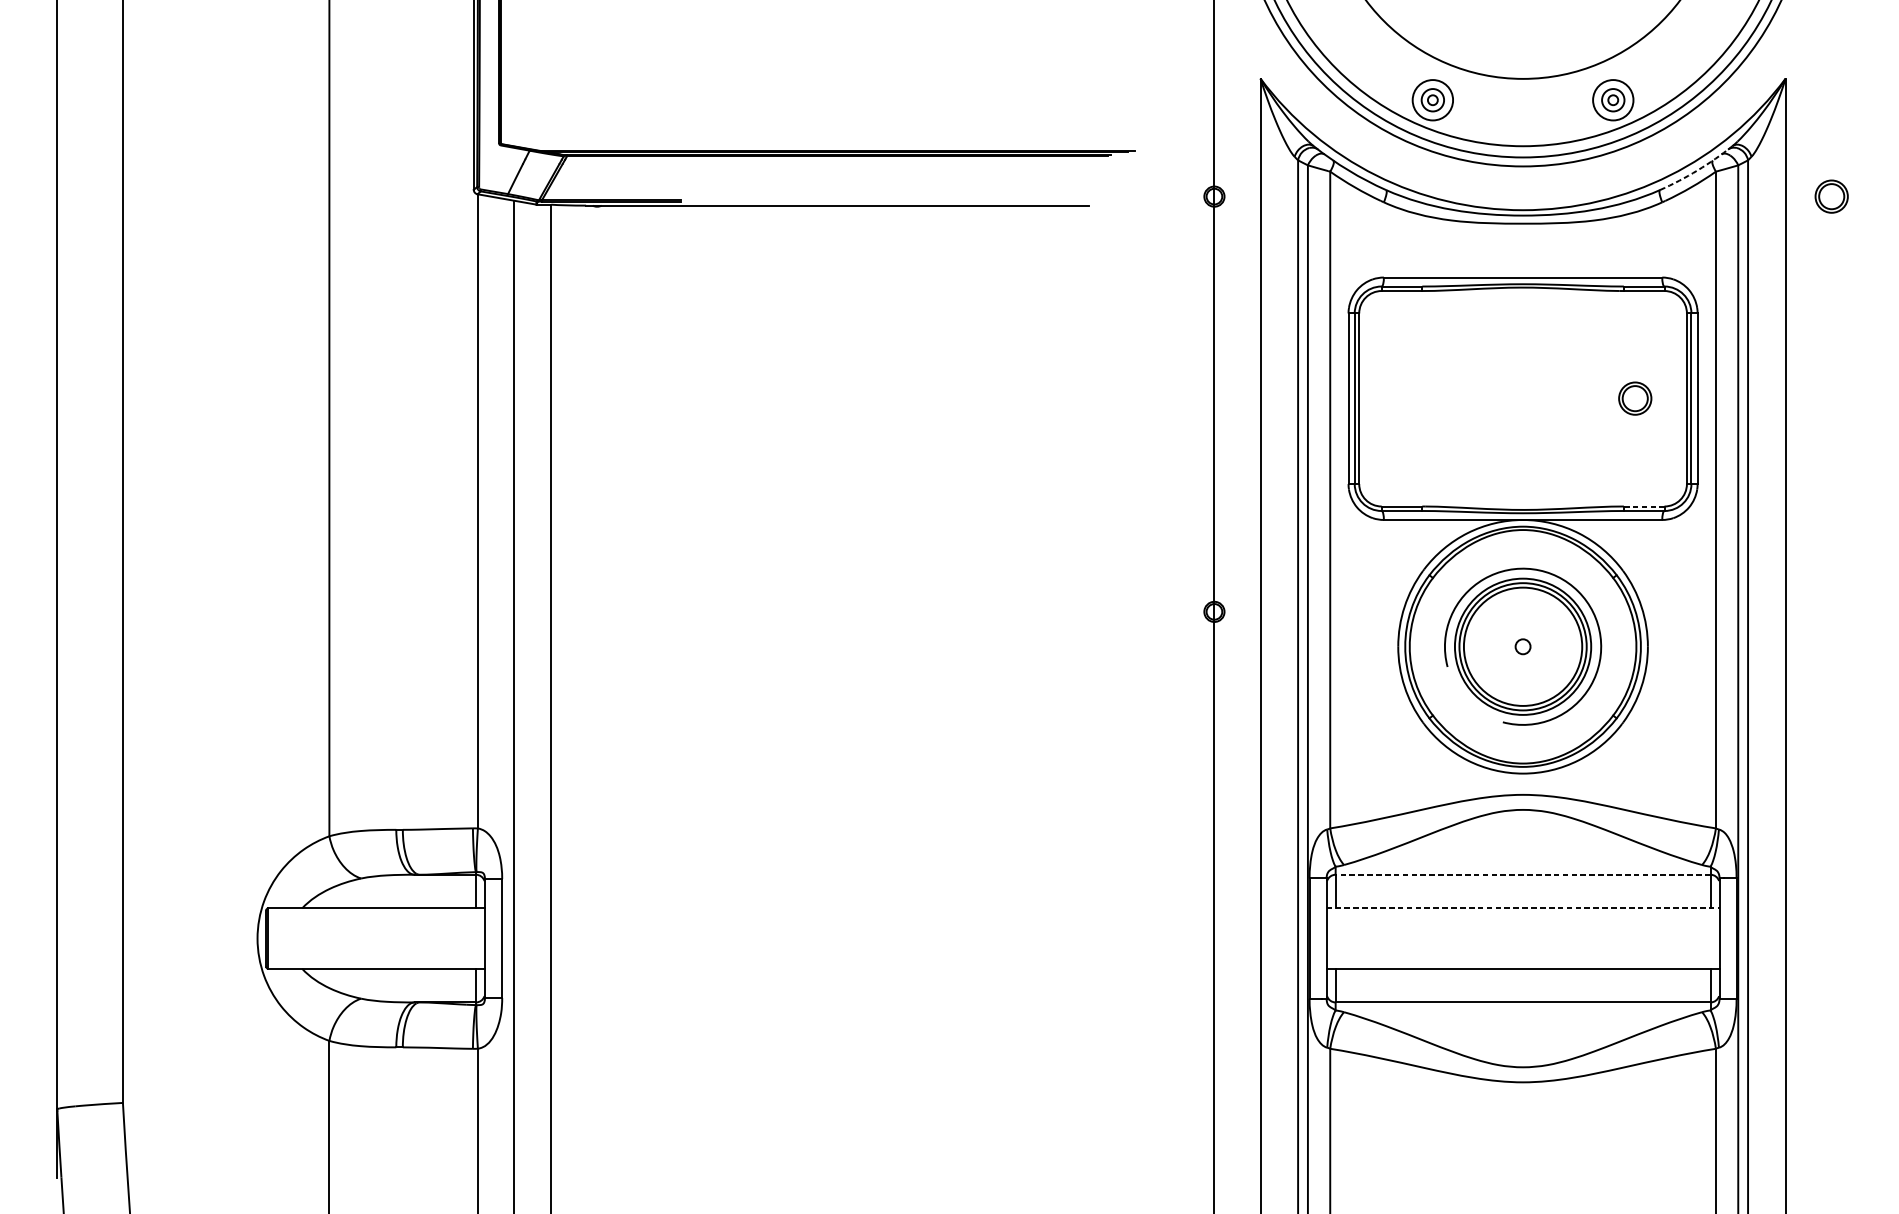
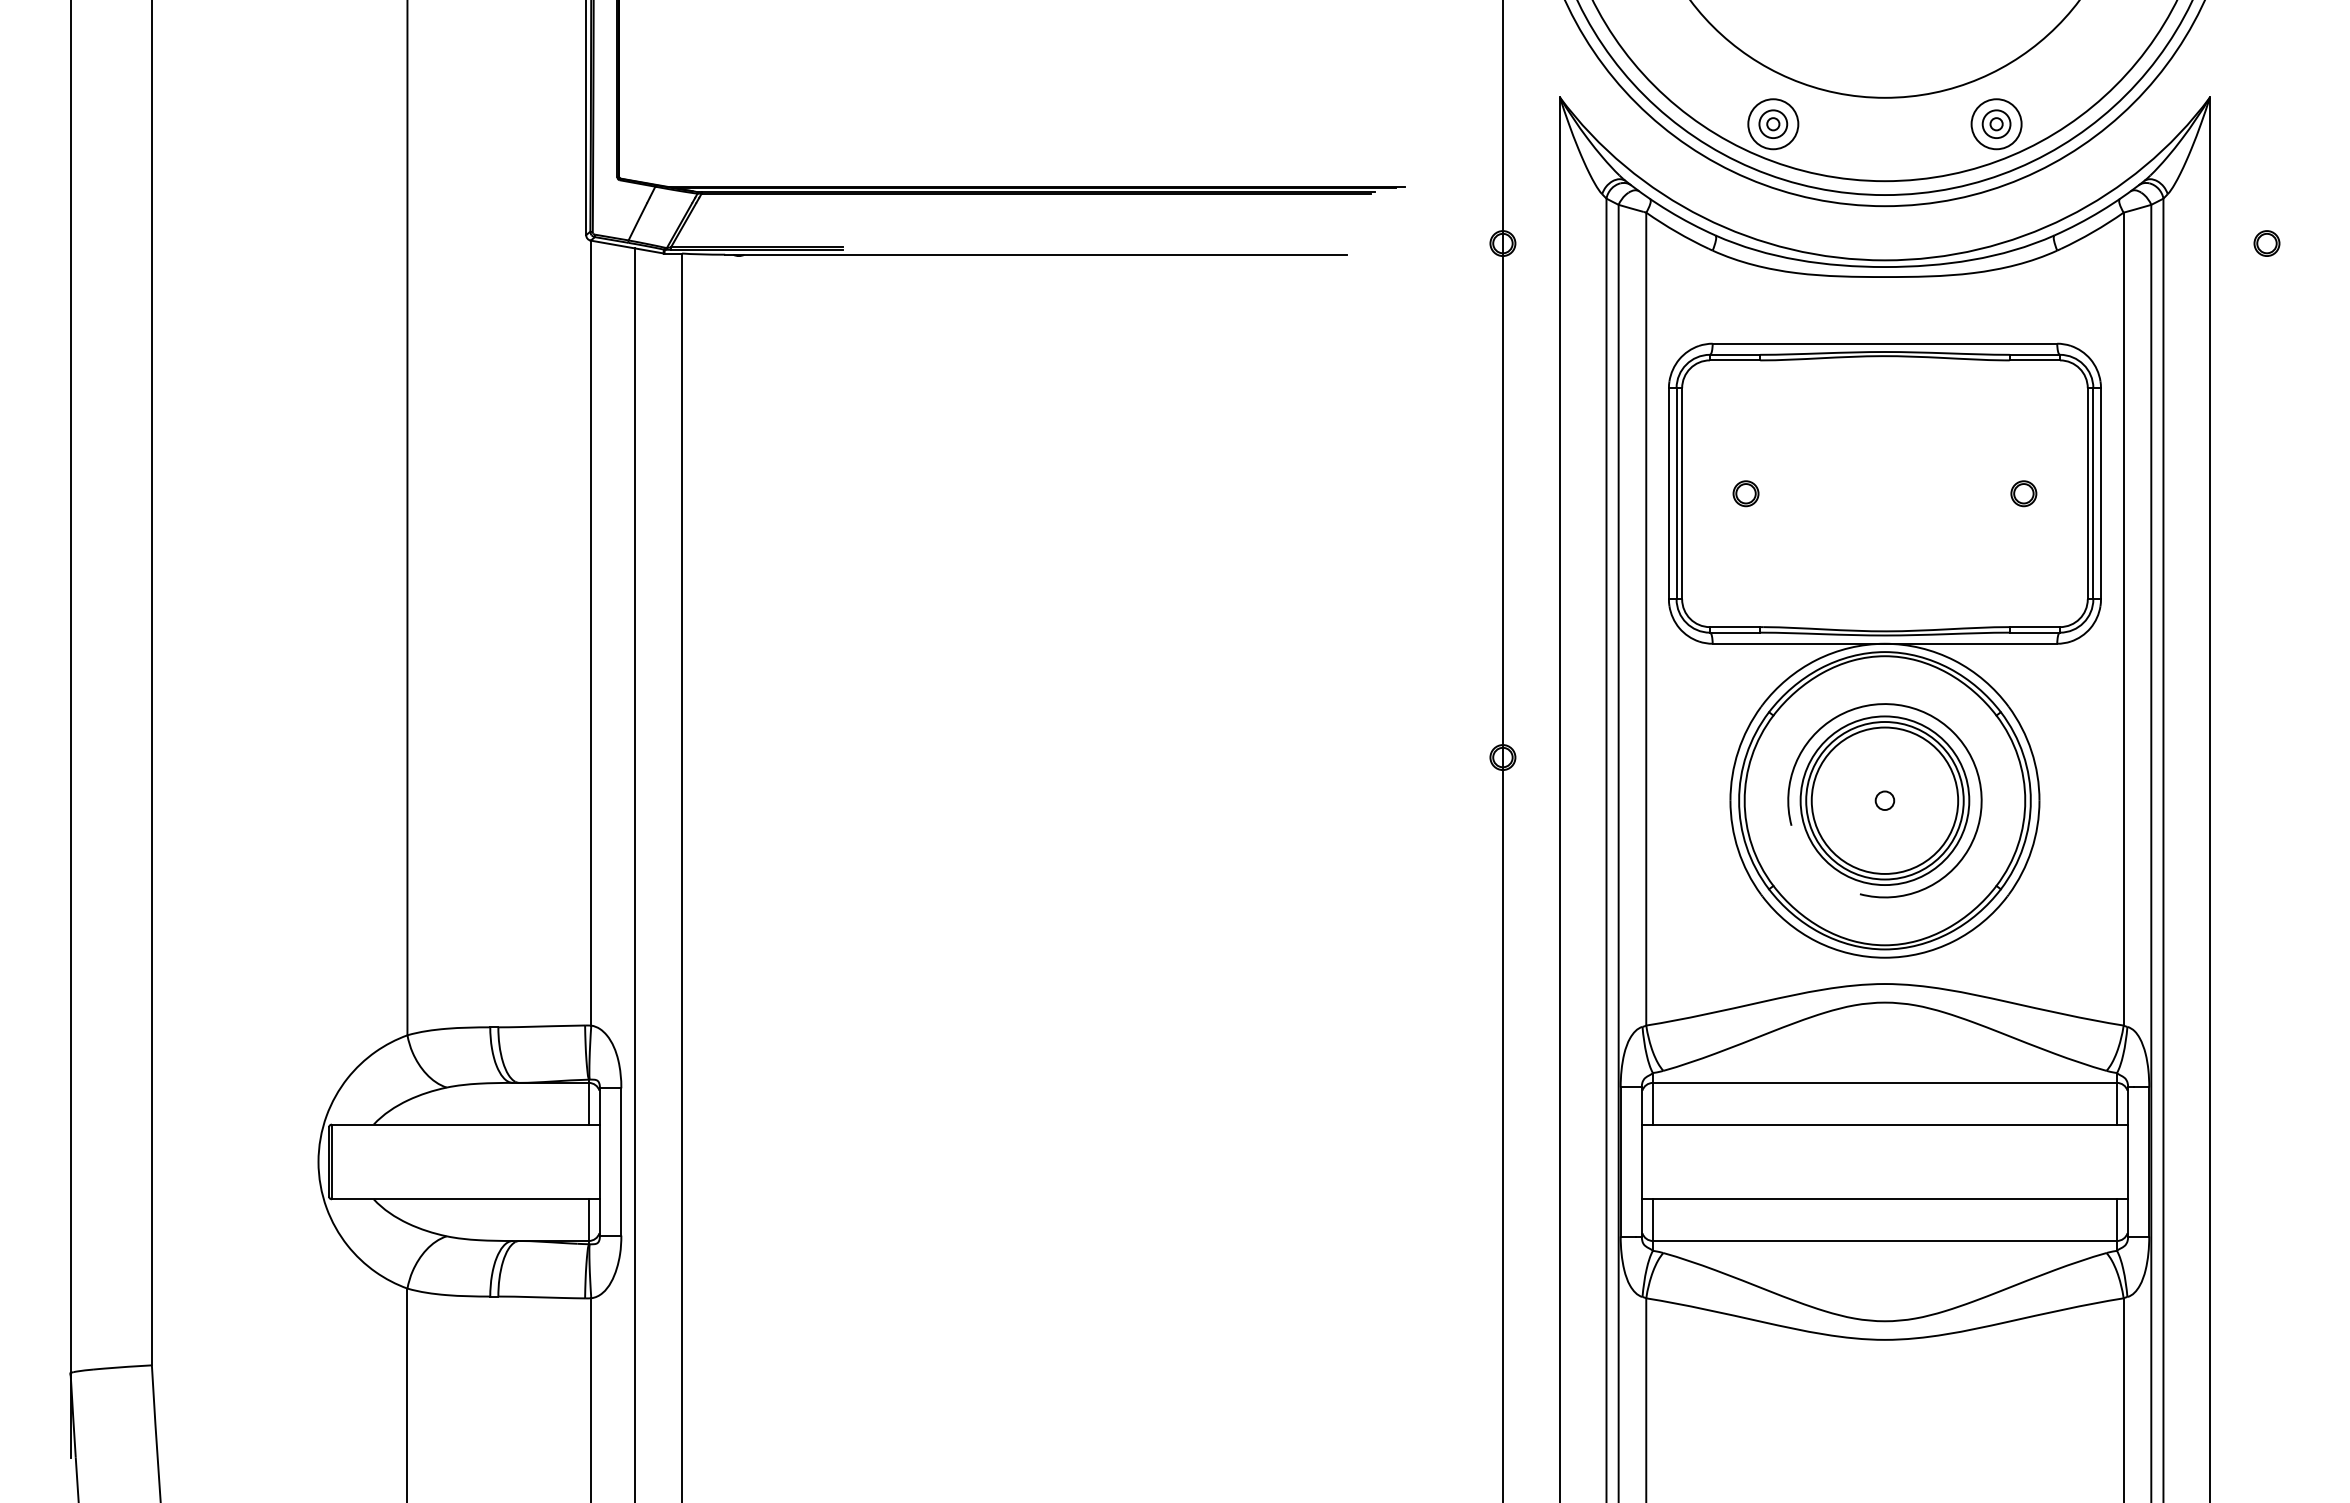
arc: (1698, 170) -> (2101, 211), dashed -> solid
part: (1831, 196) -> (2266, 243), size x0.62
part: (1410, 398) -> (1745, 493), added
part: (1635, 398) -> (2023, 493), size x0.62
line: (1644, 506) -> (2035, 627), dashed -> solid
line: (1522, 874) -> (1884, 1082), dashed -> solid
line: (1523, 908) -> (1885, 1124), dashed -> solid

